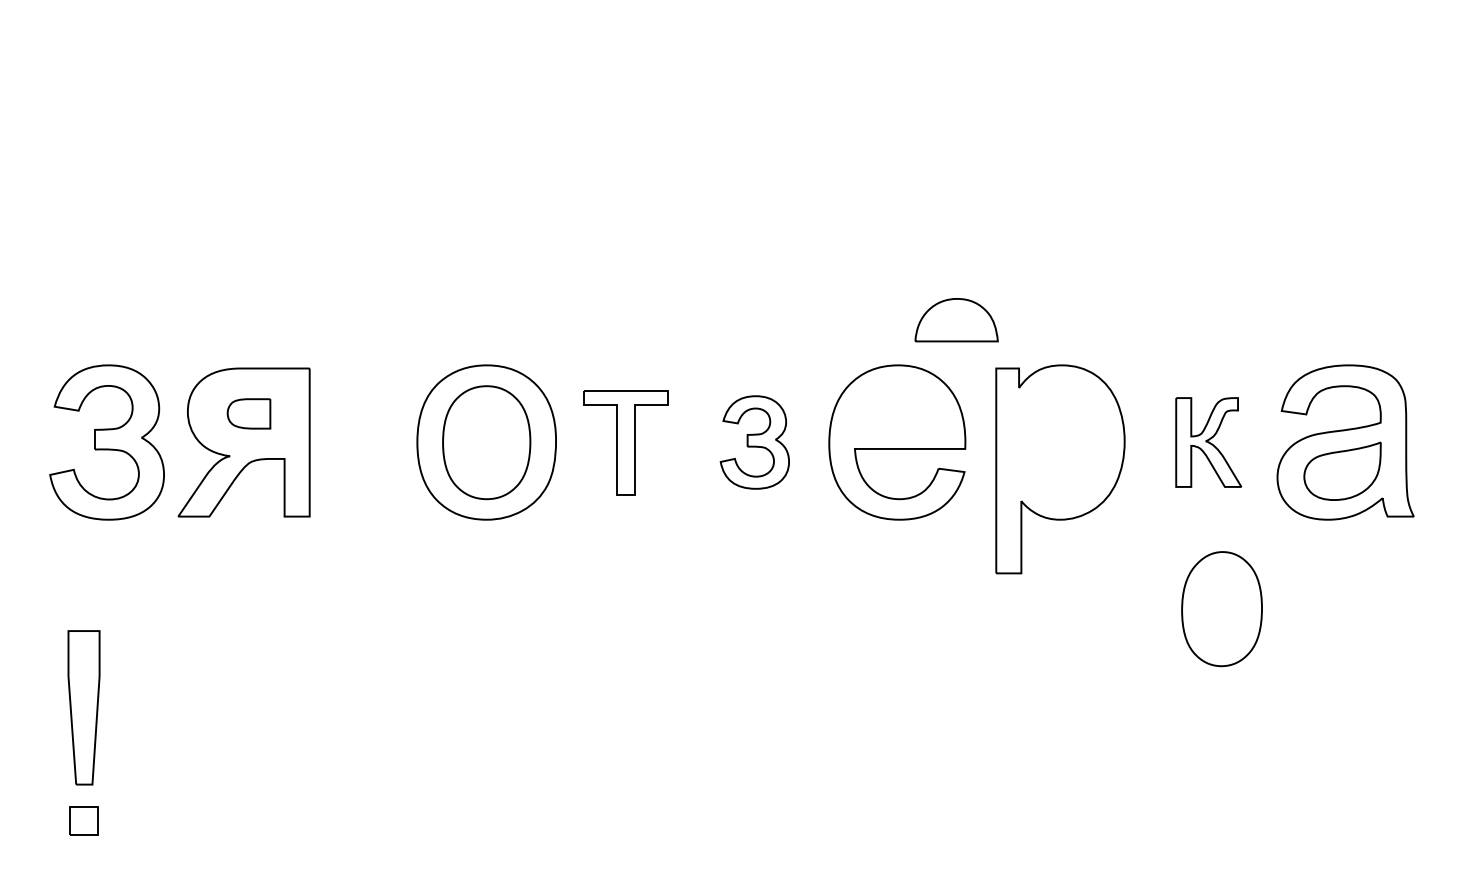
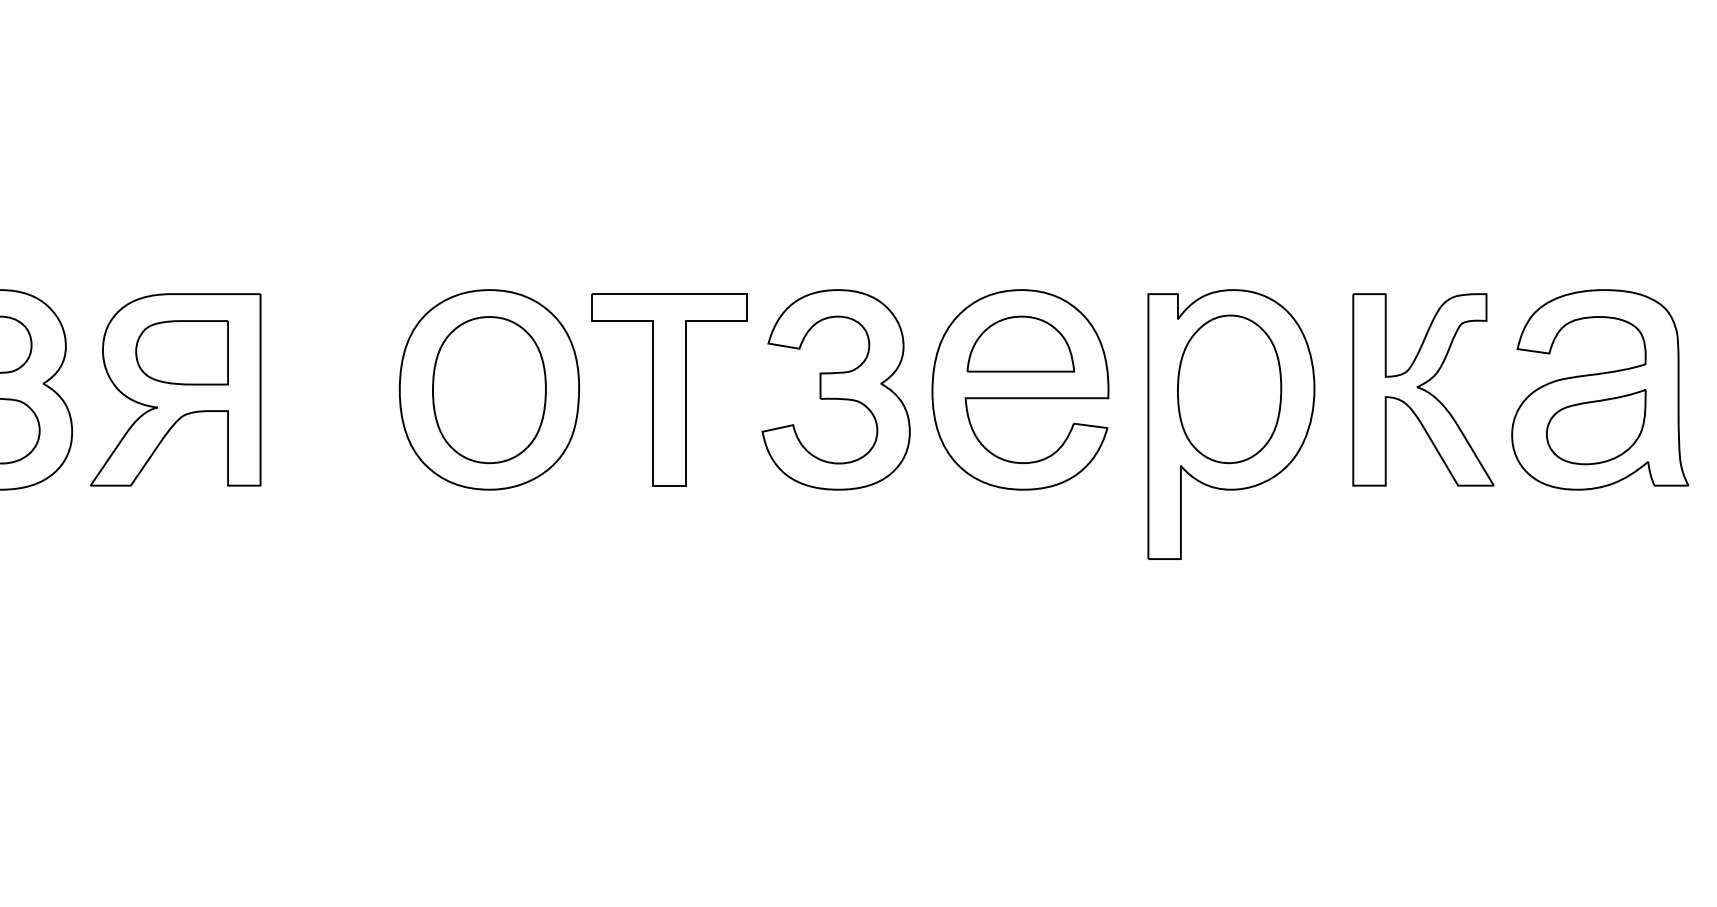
part: (956, 320) -> (1020, 344), moved
part: (248, 413) -> (181, 352), size x1.67
part: (625, 442) -> (668, 389), size x1.43
part: (754, 442) -> (835, 389), size x1.67
part: (1208, 442) -> (1422, 389), size x1.67
part: (1221, 609) -> (1228, 389), moved

